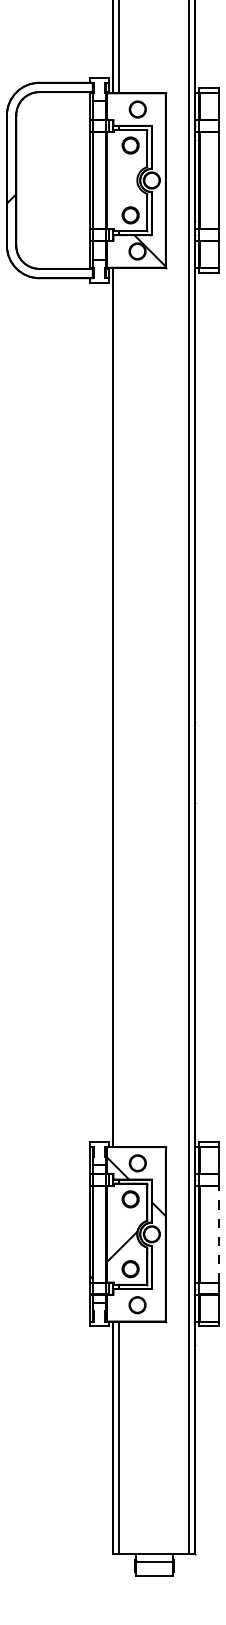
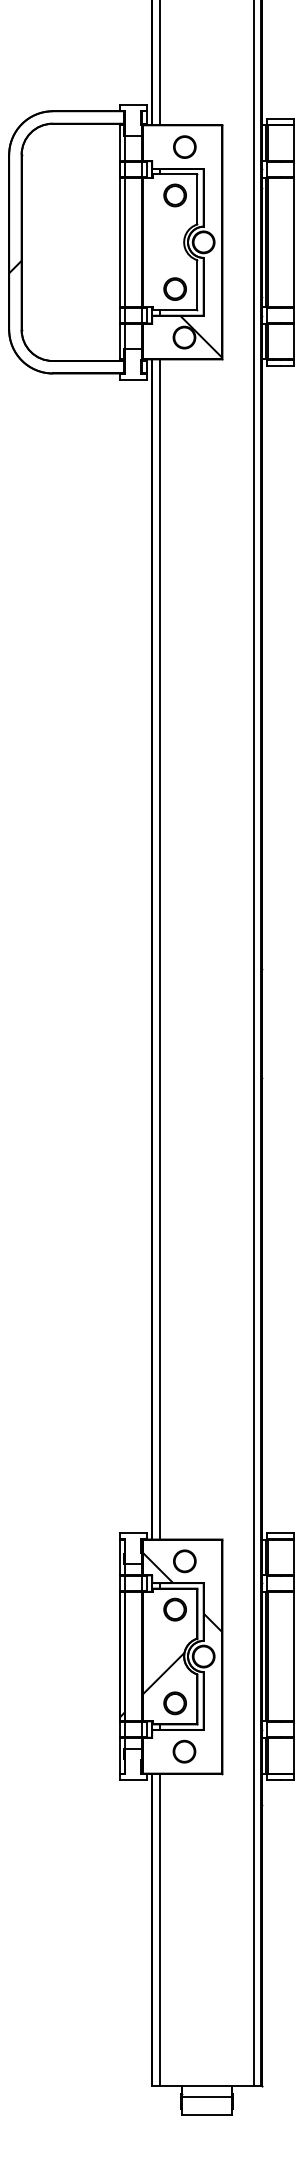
line: (119, 707) -> (160, 949), added
line: (219, 1233) -> (294, 1655), dashed -> solid

